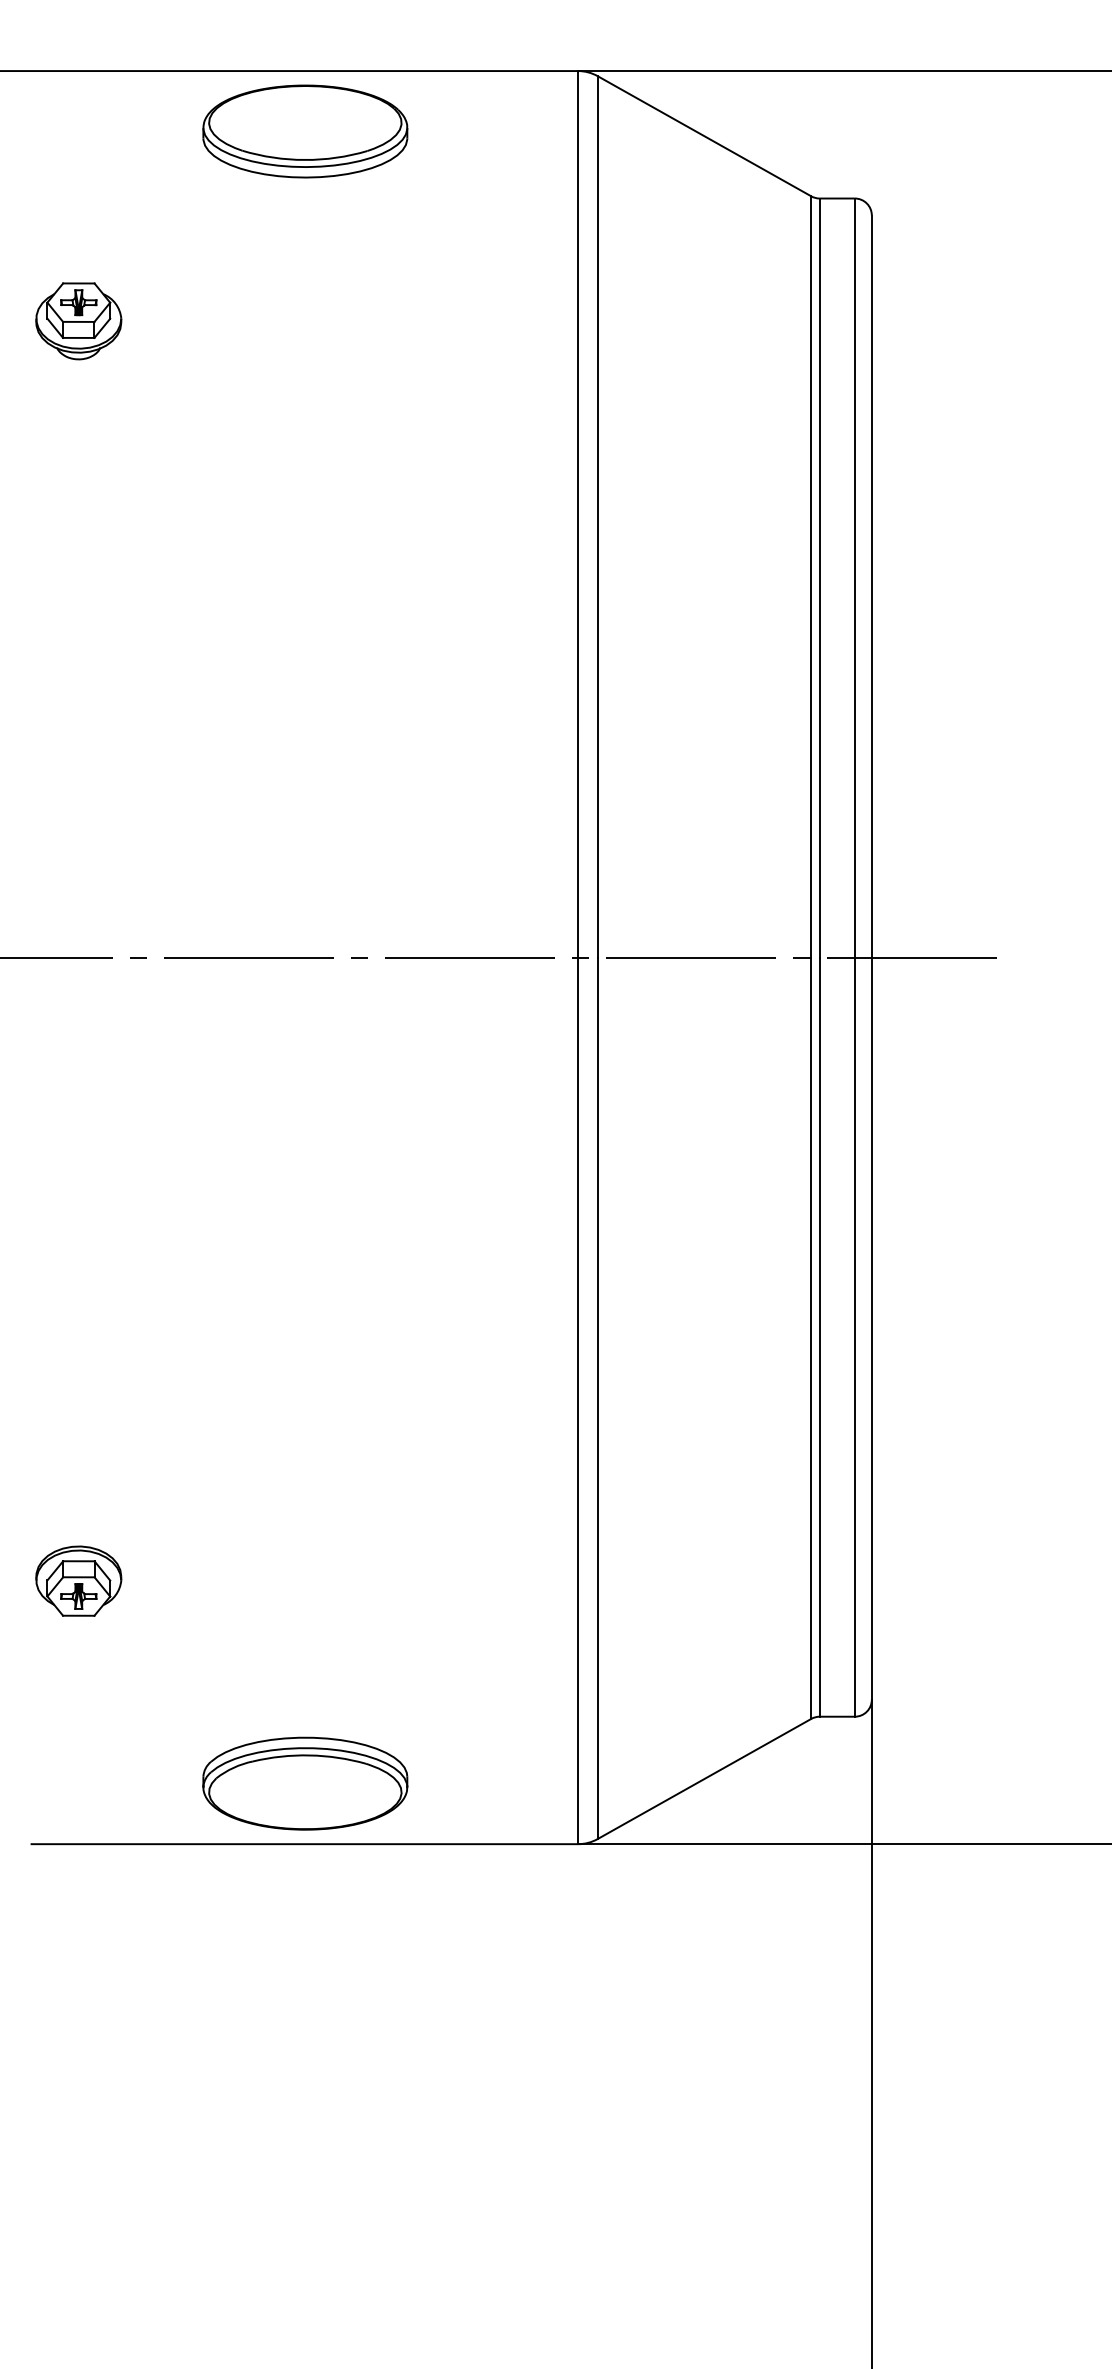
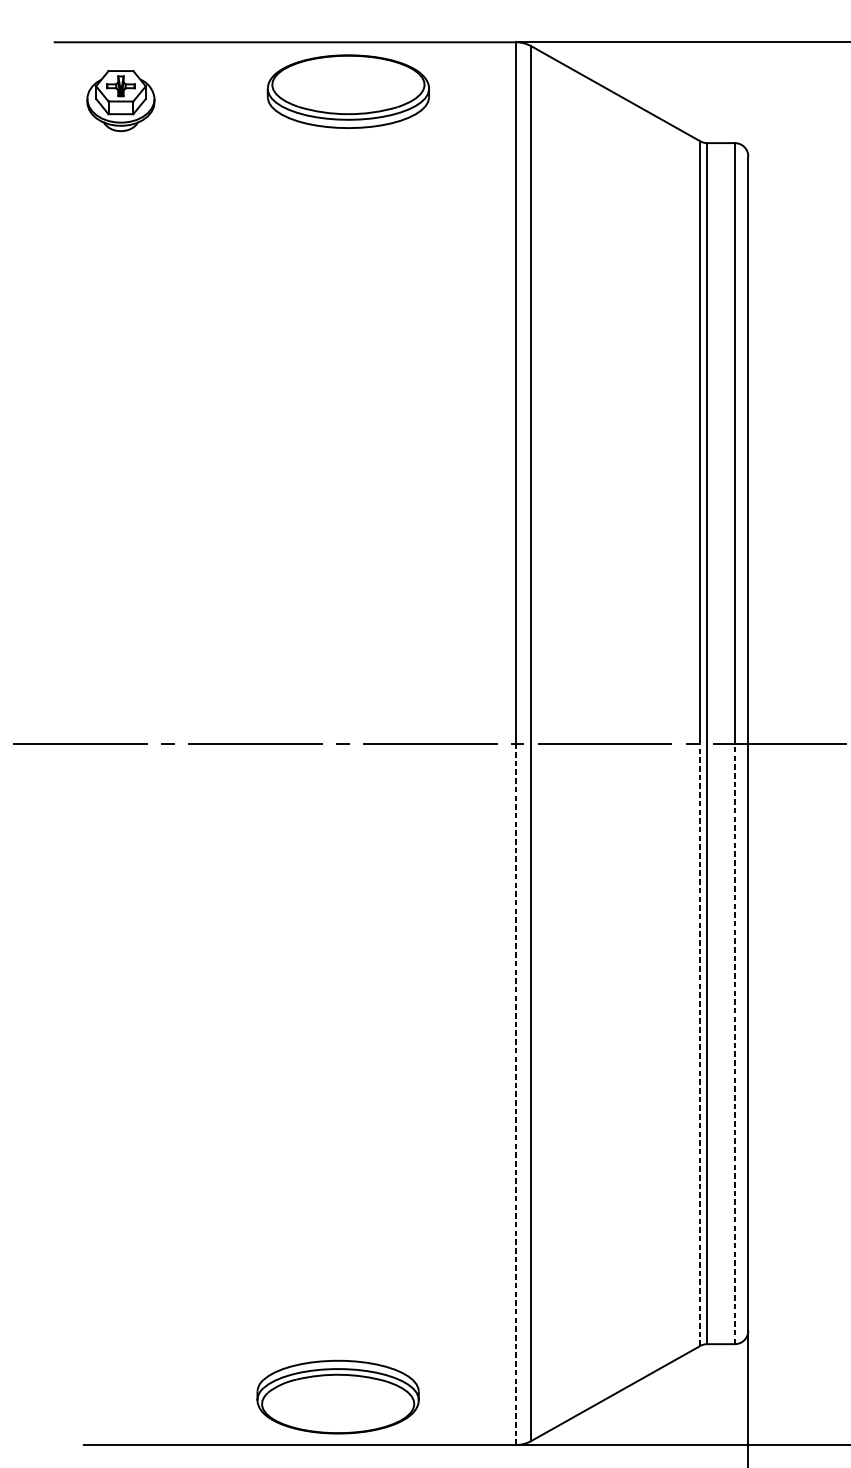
part: (305, 131) -> (348, 91), moved
part: (78, 321) -> (120, 101), moved
line: (854, 1337) -> (734, 1044), solid -> dashed
line: (811, 1338) -> (700, 1044), solid -> dashed
line: (578, 1400) -> (516, 1094), solid -> dashed
part: (78, 1580) -> (120, 1236), removed
part: (305, 1783) -> (338, 1397), moved

